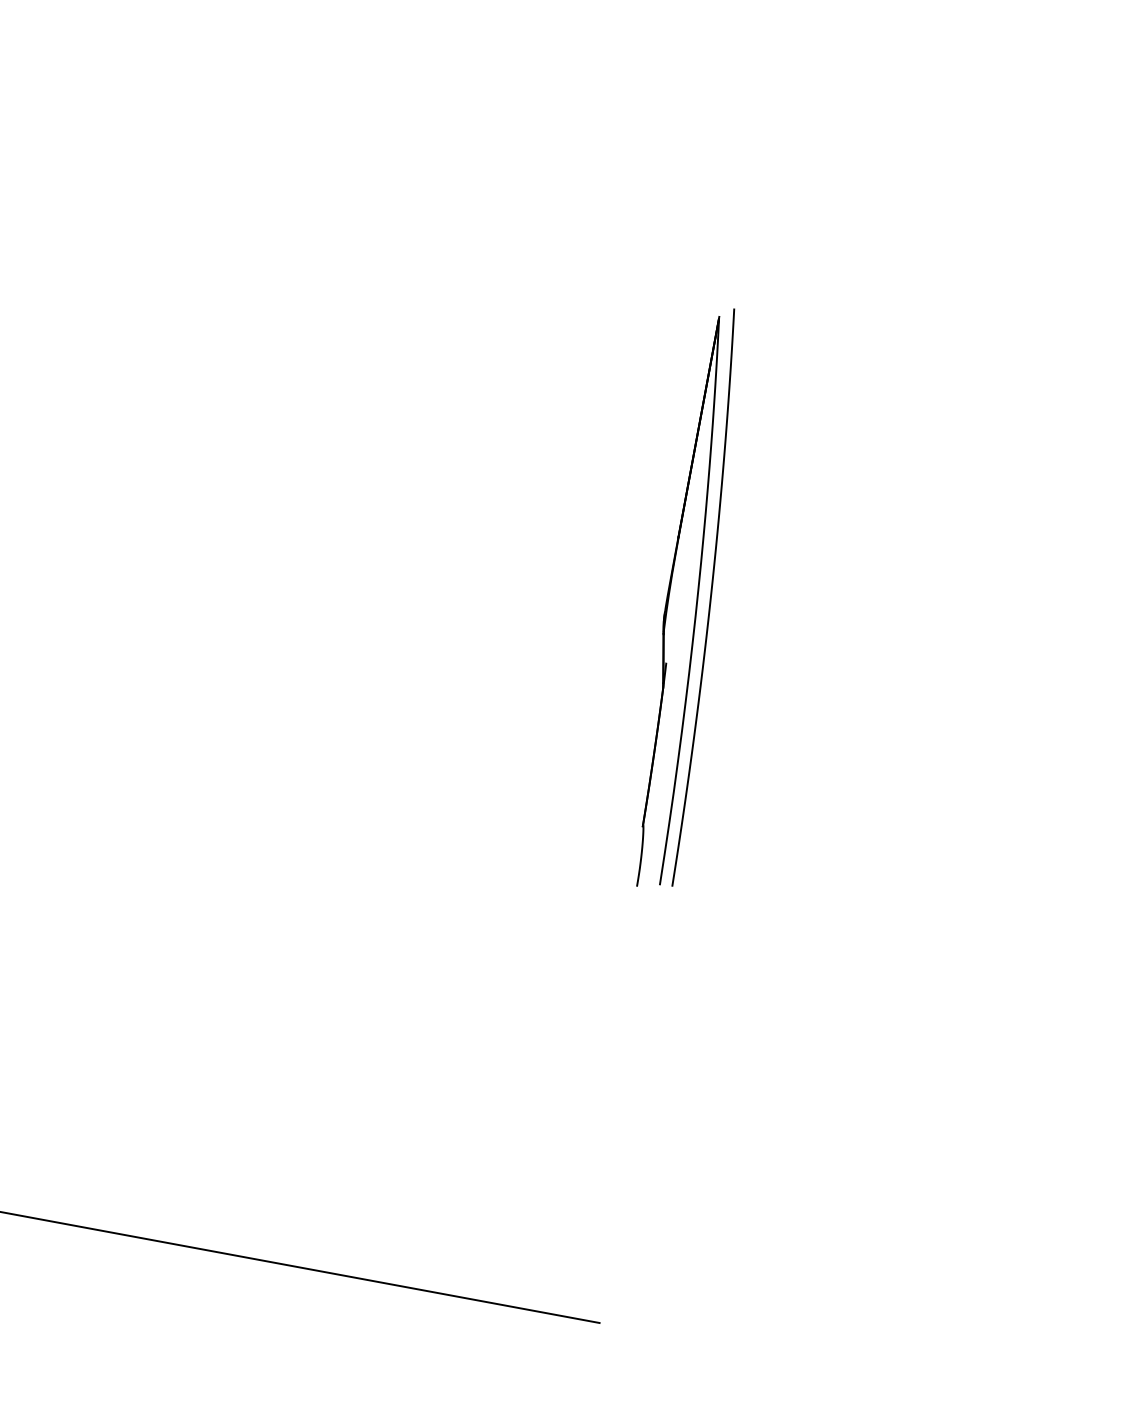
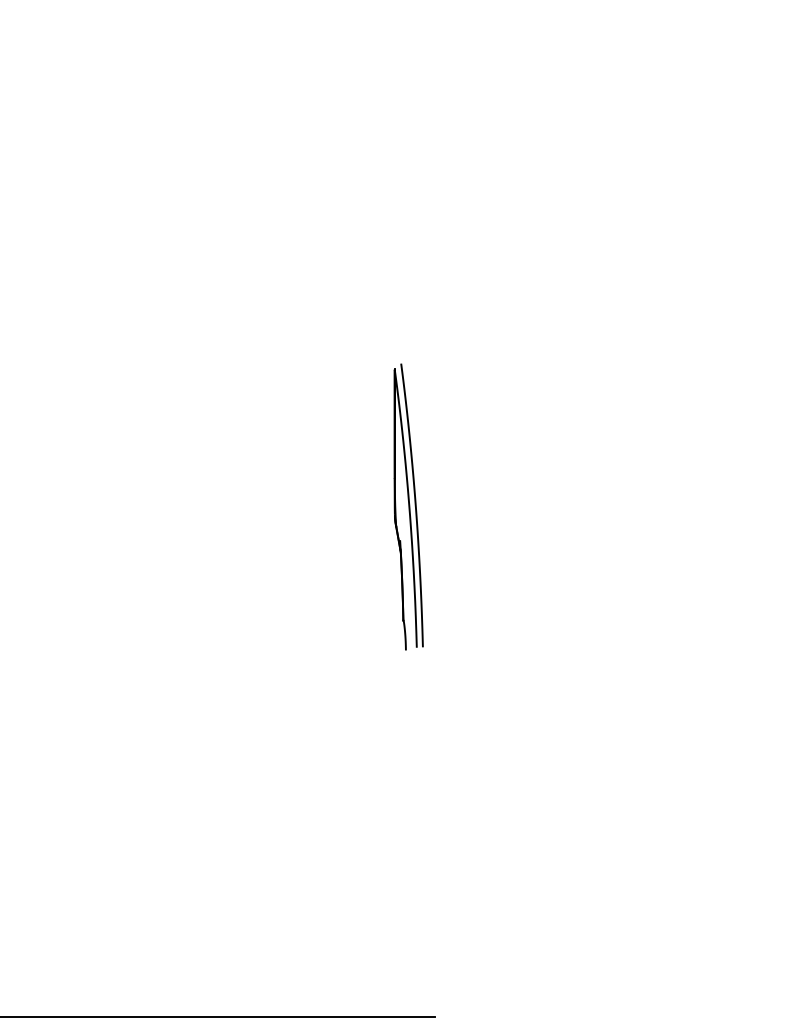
part: (695, 598) -> (408, 506), size x0.7

